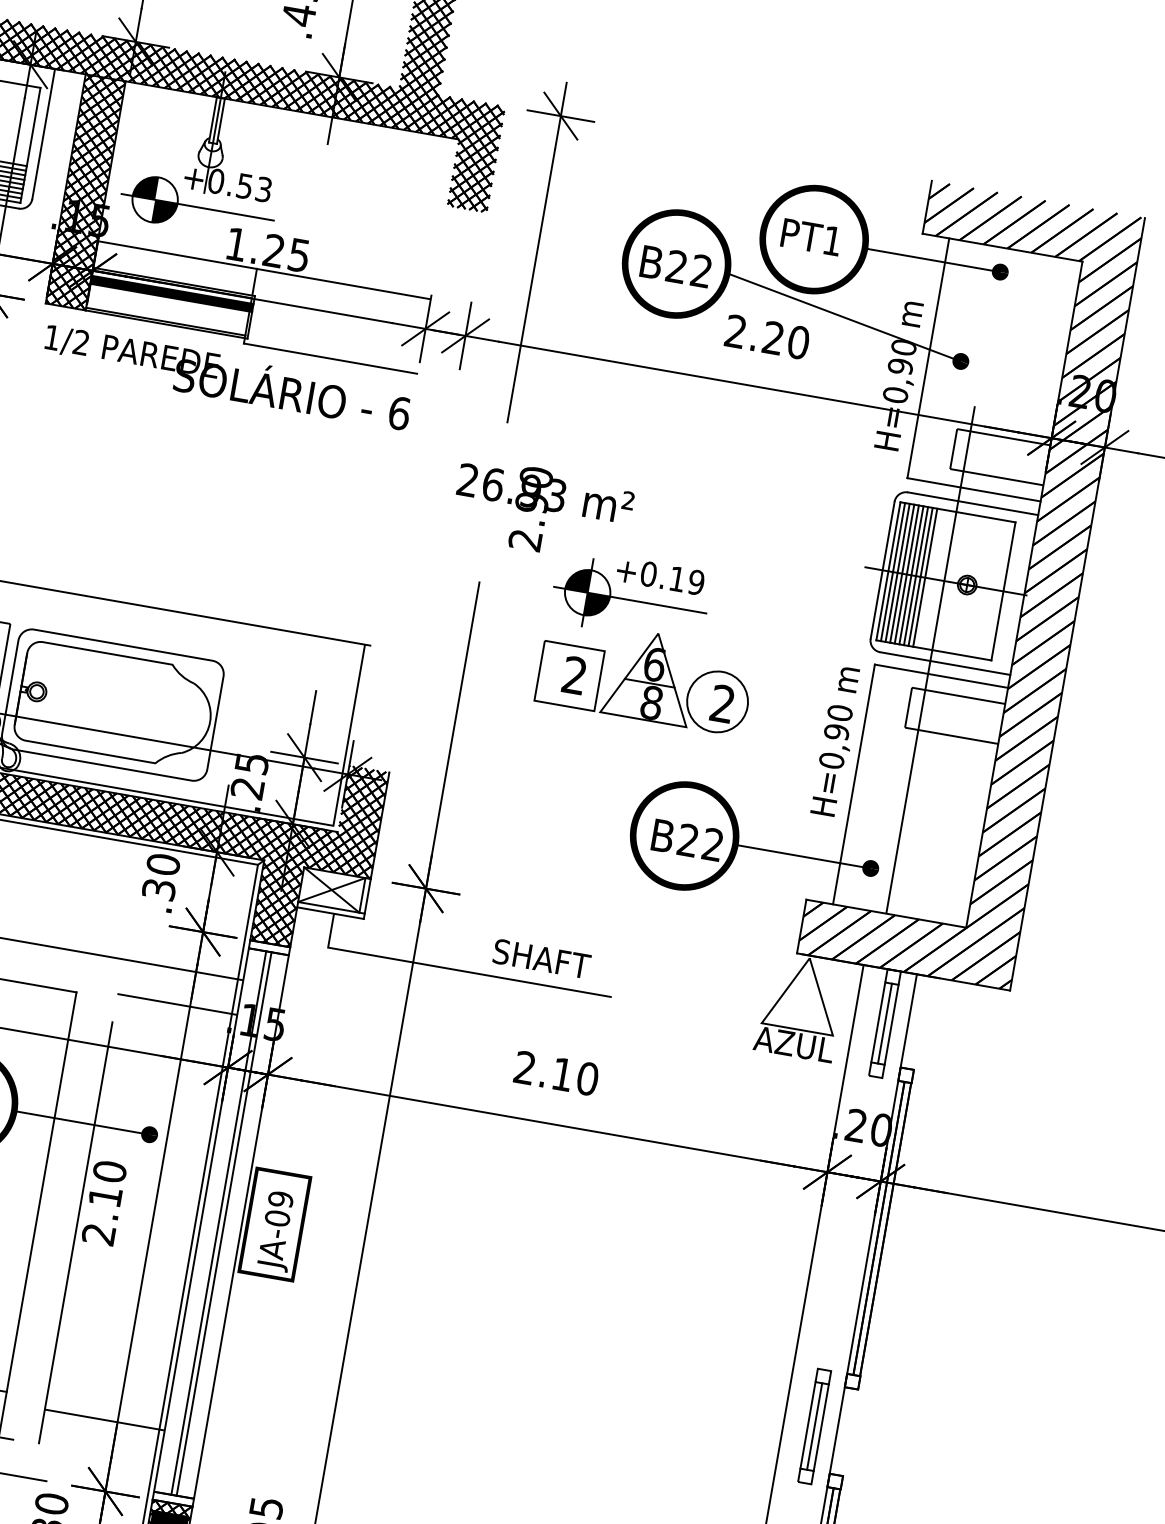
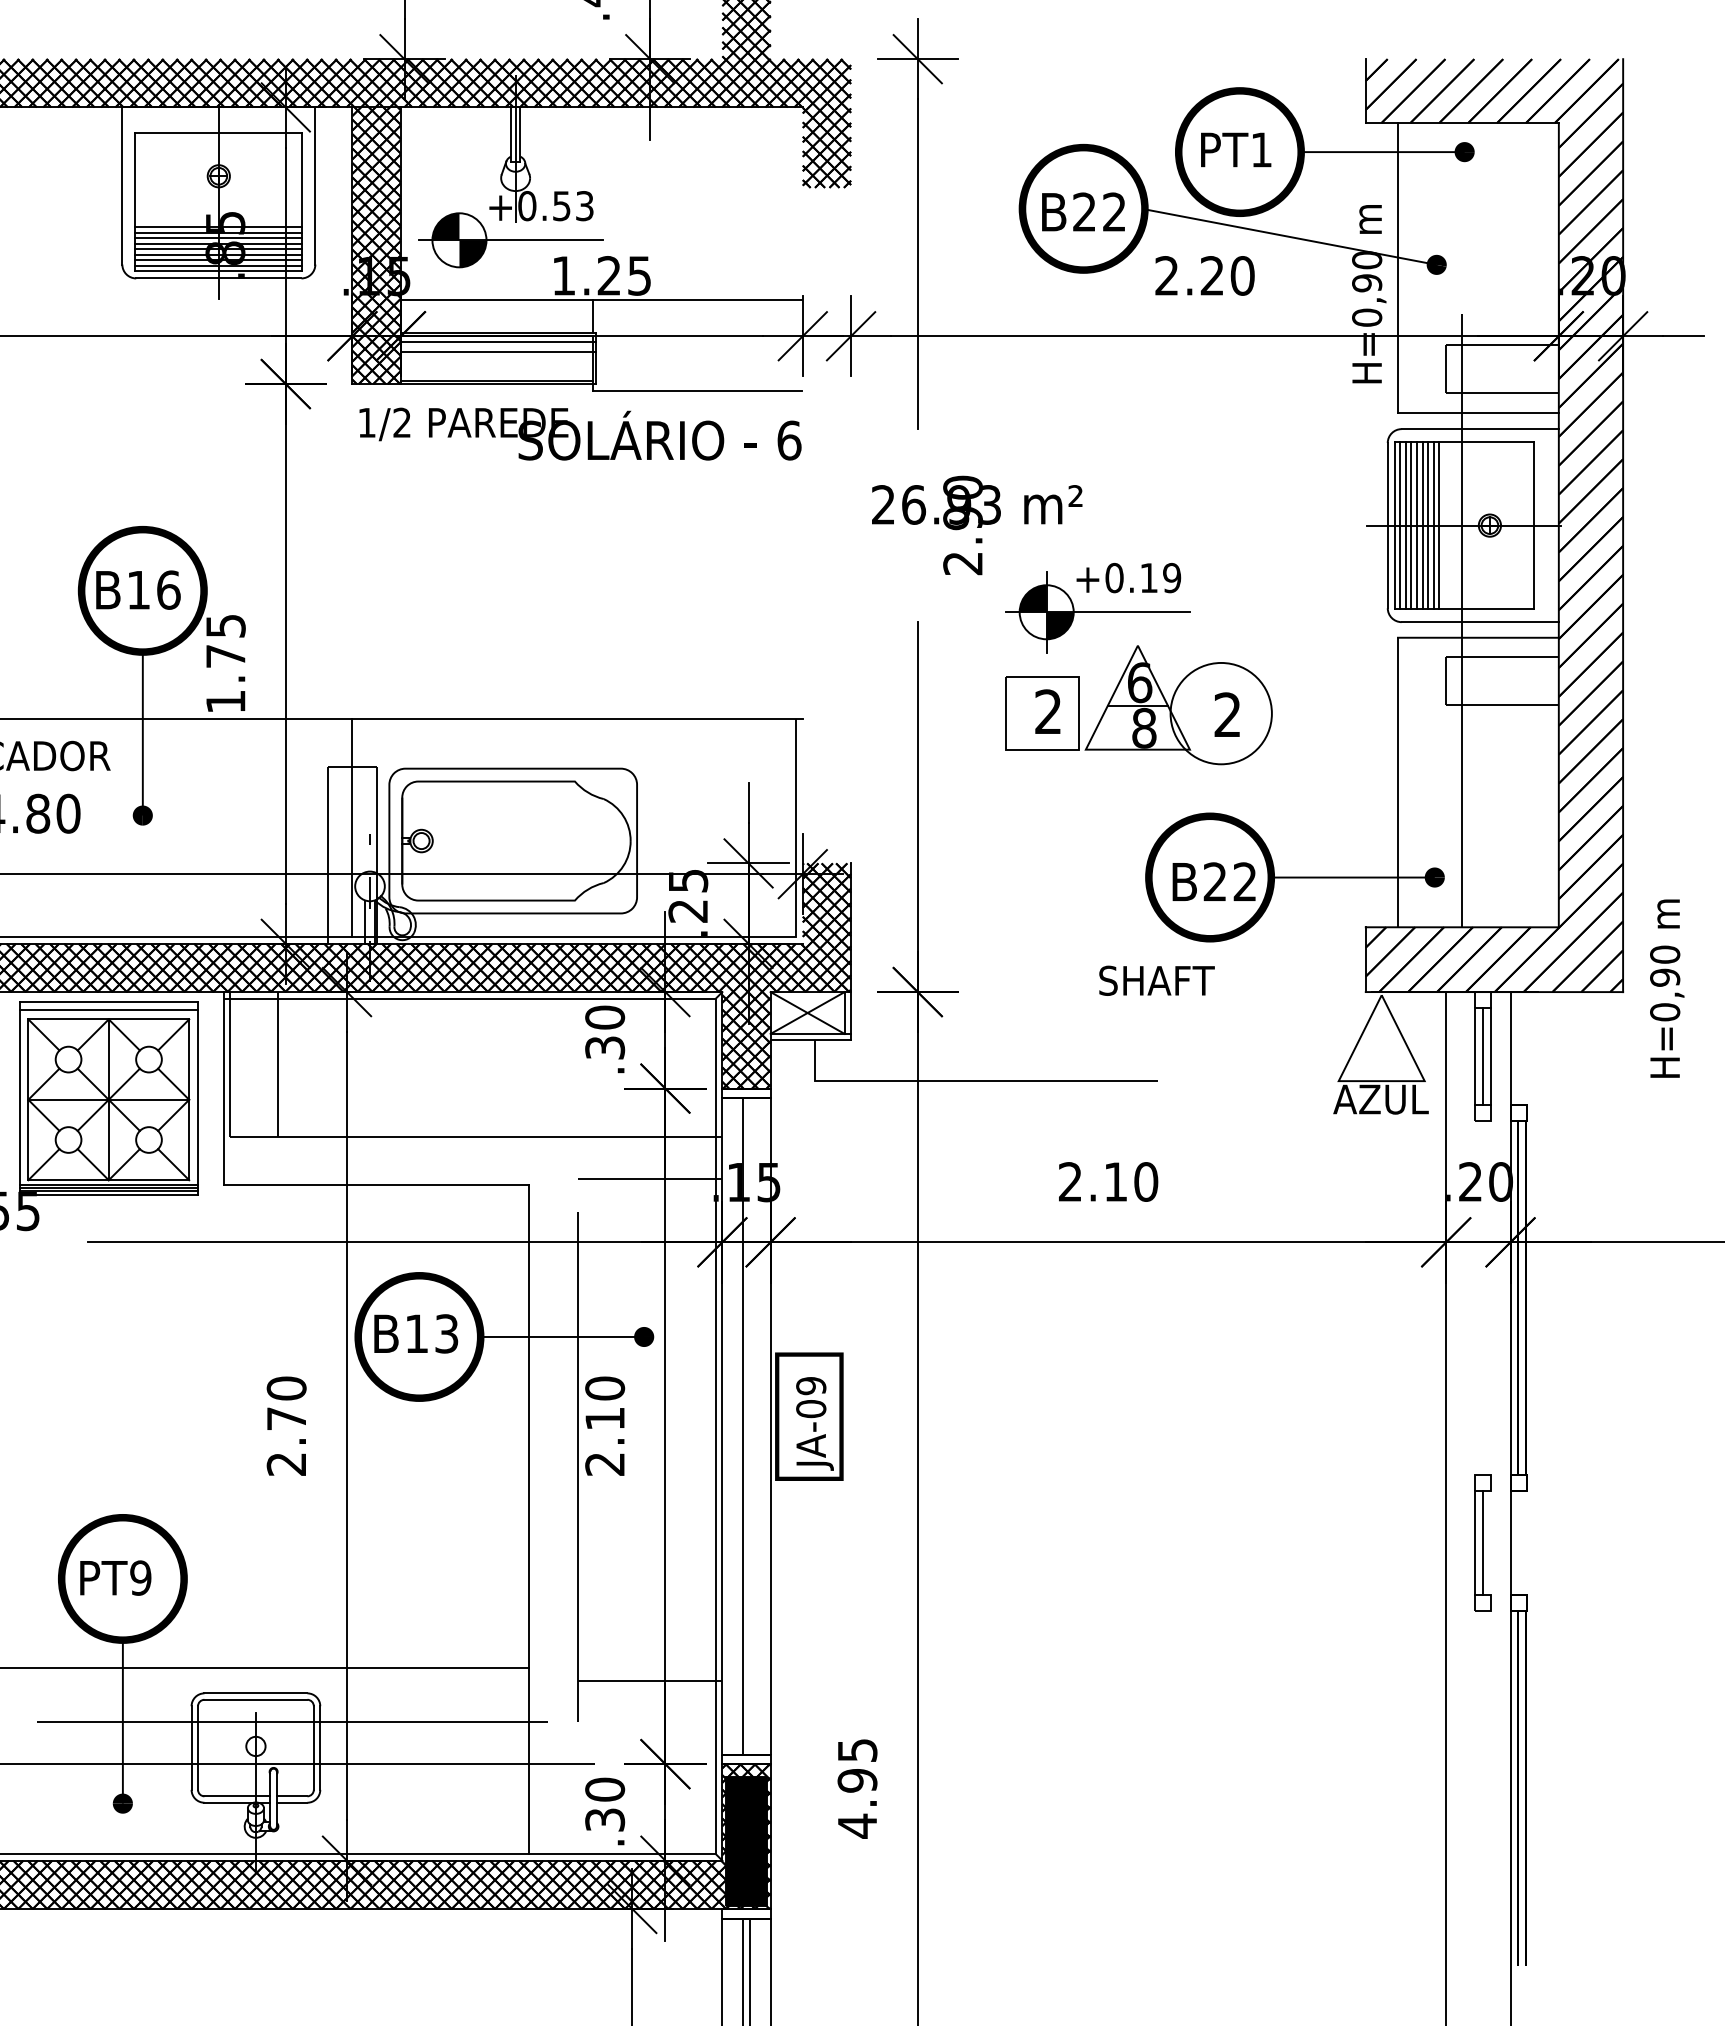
fill: (172, 293) -> (498, 346), removed
circle: (717, 701) -> (1221, 713), size x1.4
text: (837, 741) -> (1667, 988), moved
text: (541, 958) -> (1156, 980), moved
line: (223, 1224) -> (749, 1426), removed
line: (821, 1427) -> (1491, 1542), removed

